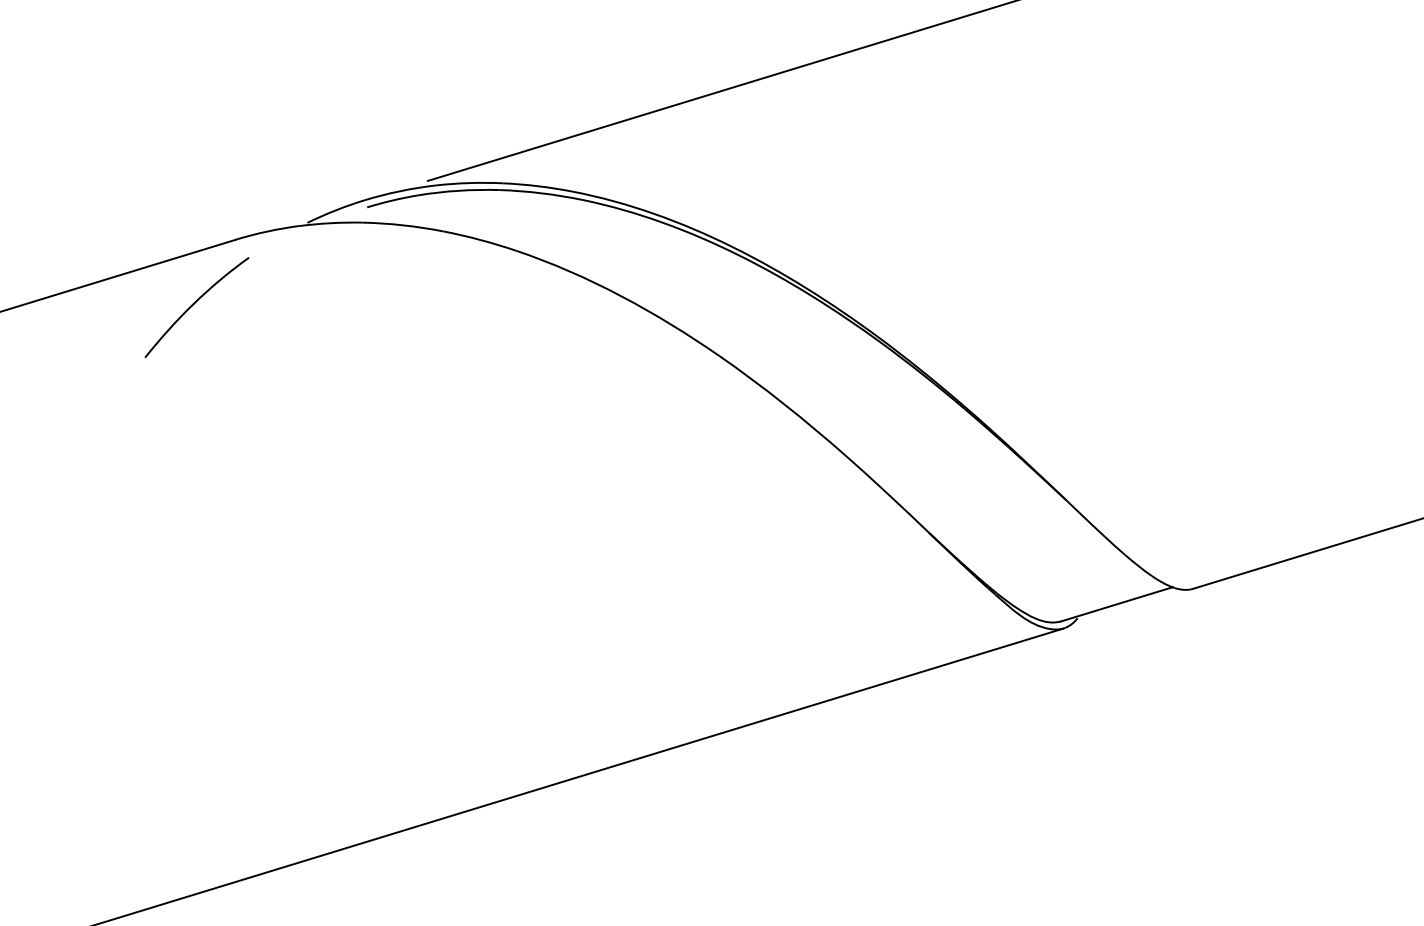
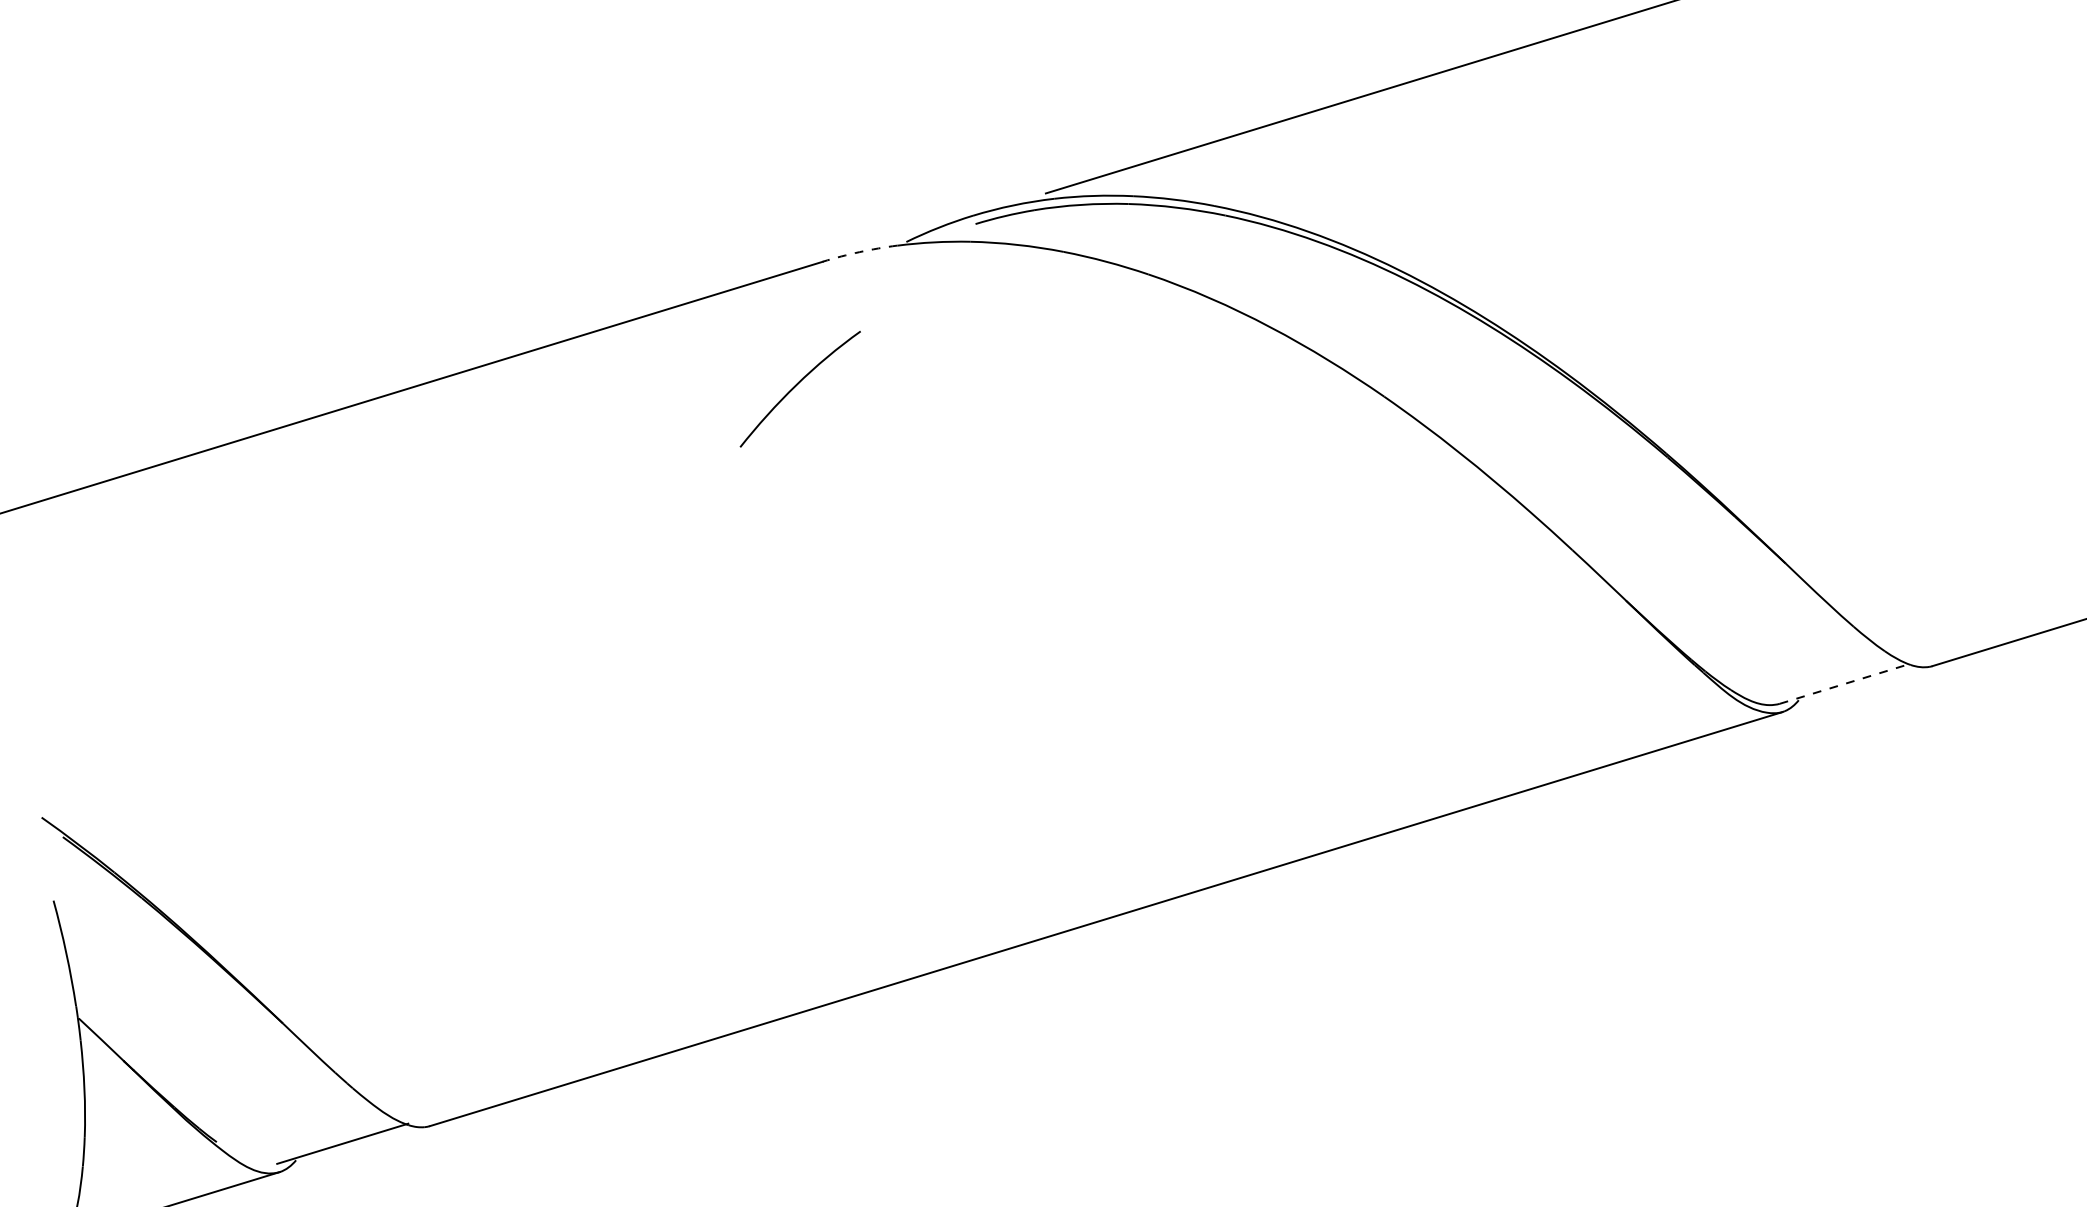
arc: (267, 231) -> (859, 252), solid -> dashed
curve: (193, 305) -> (796, 386), moved
line: (1117, 603) -> (1844, 683), solid -> dashed

